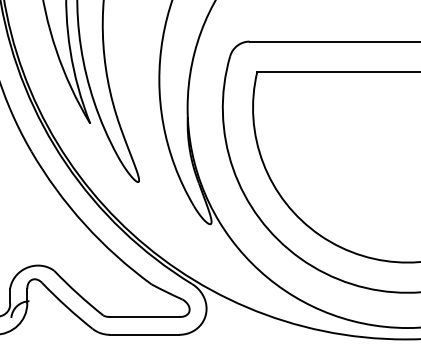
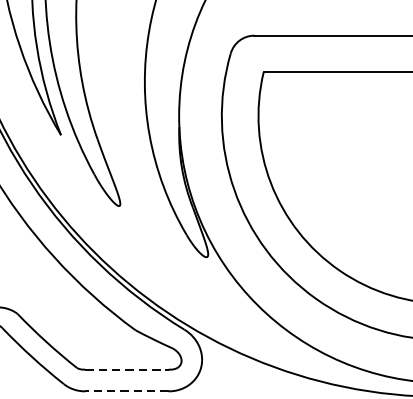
line: (145, 316) -> (128, 369), solid -> dashed
line: (144, 334) -> (126, 390), solid -> dashed

